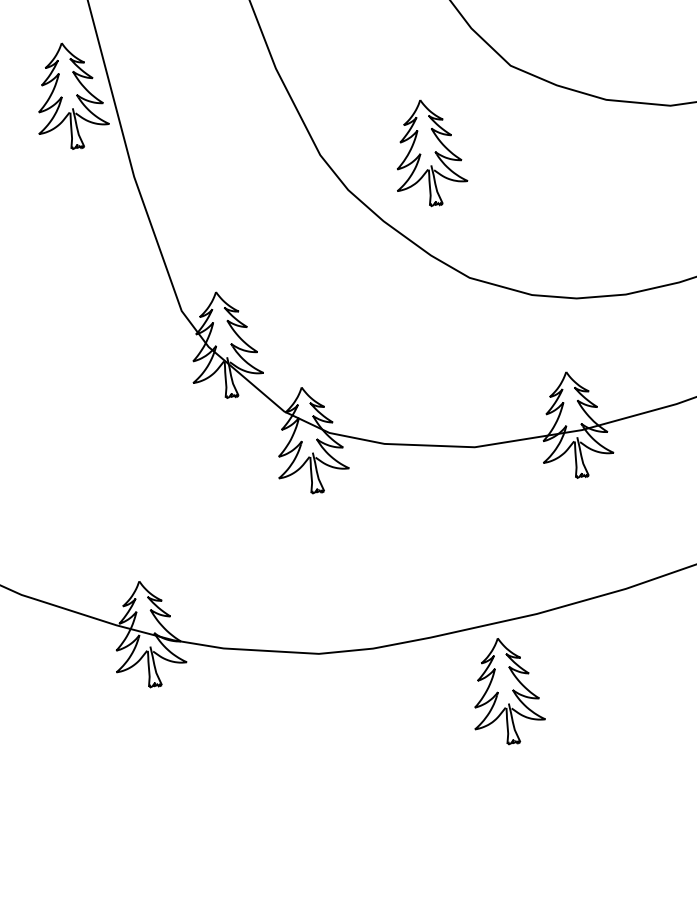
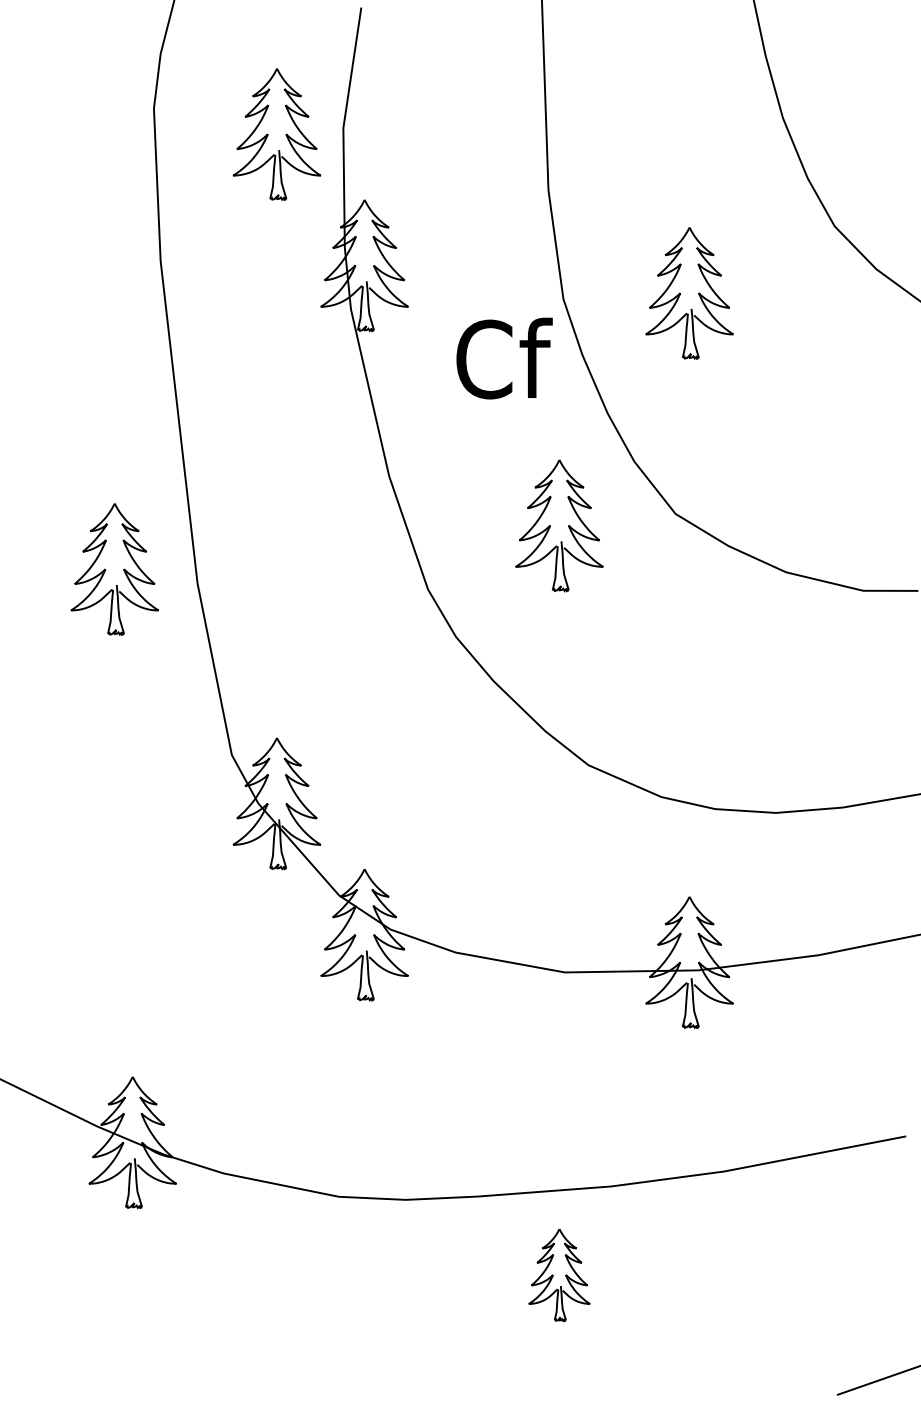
part: (69, 96) -> (114, 569), moved
part: (427, 152) -> (559, 525), moved
part: (505, 691) -> (559, 1275), size x0.7

